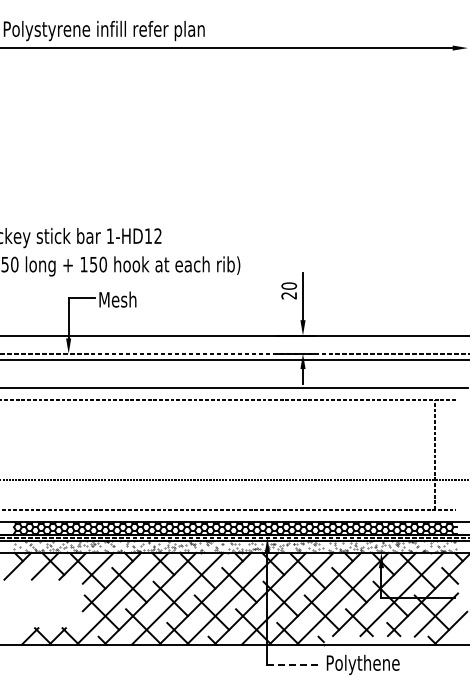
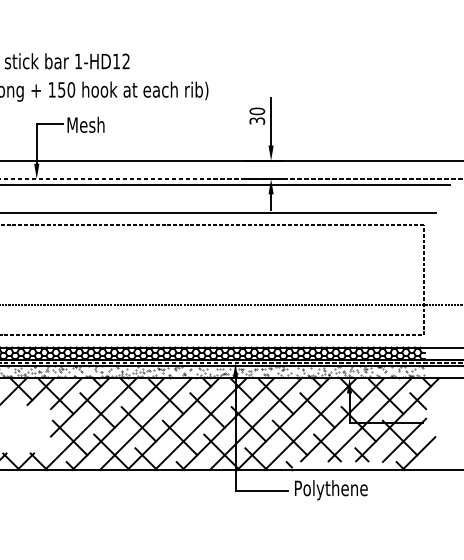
text: (289, 295) -> (257, 120), 20 -> 30
line: (434, 454) -> (423, 279), moved
line: (294, 665) -> (262, 490), dashed -> solid

